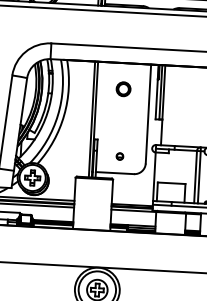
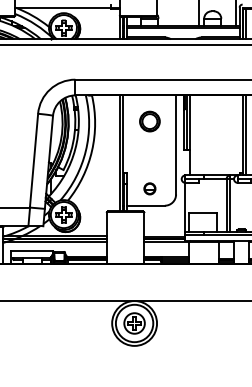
part: (123, 89) -> (149, 121), size x1.43
part: (119, 156) -> (149, 188), size x1.67

